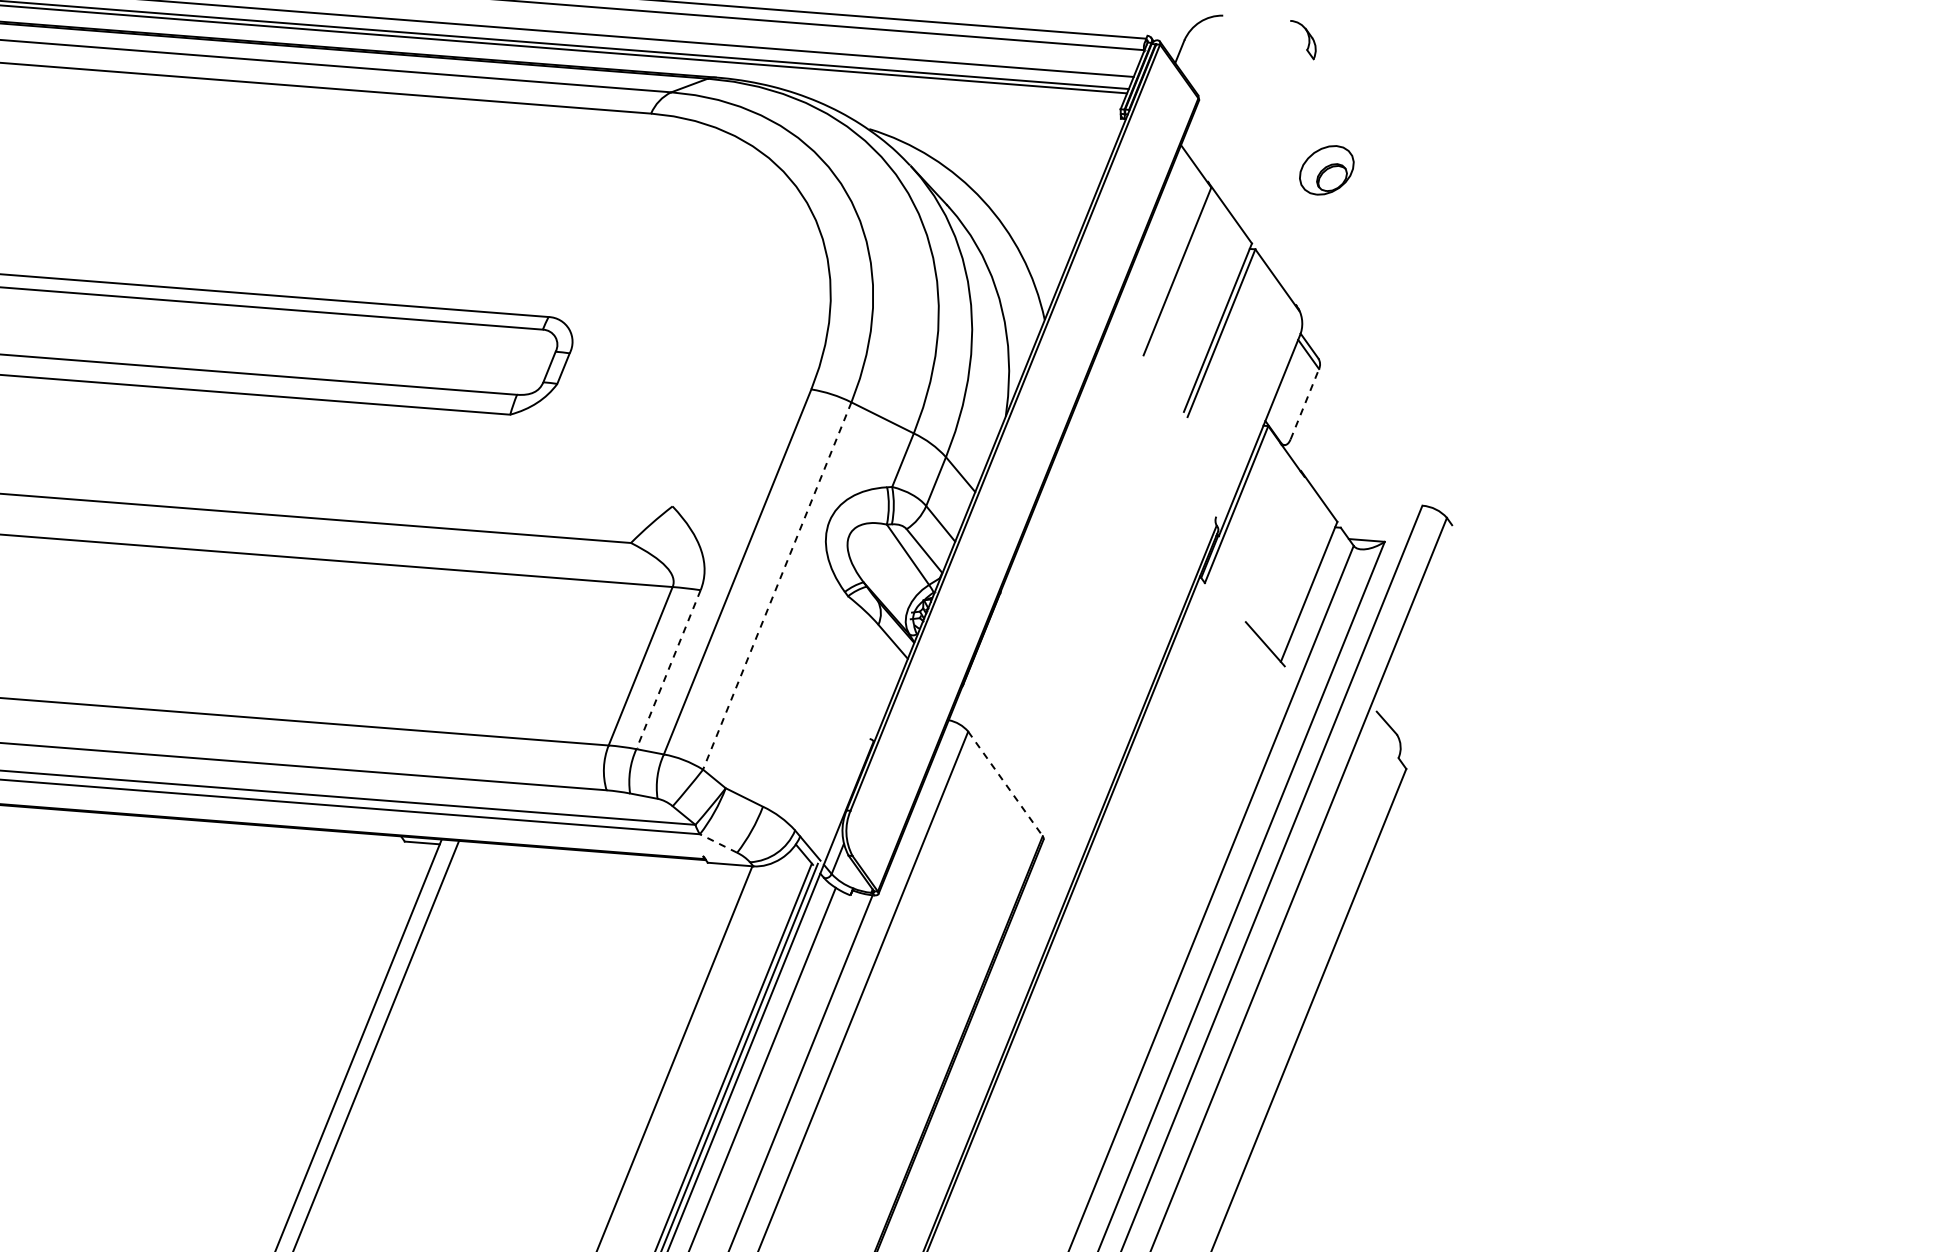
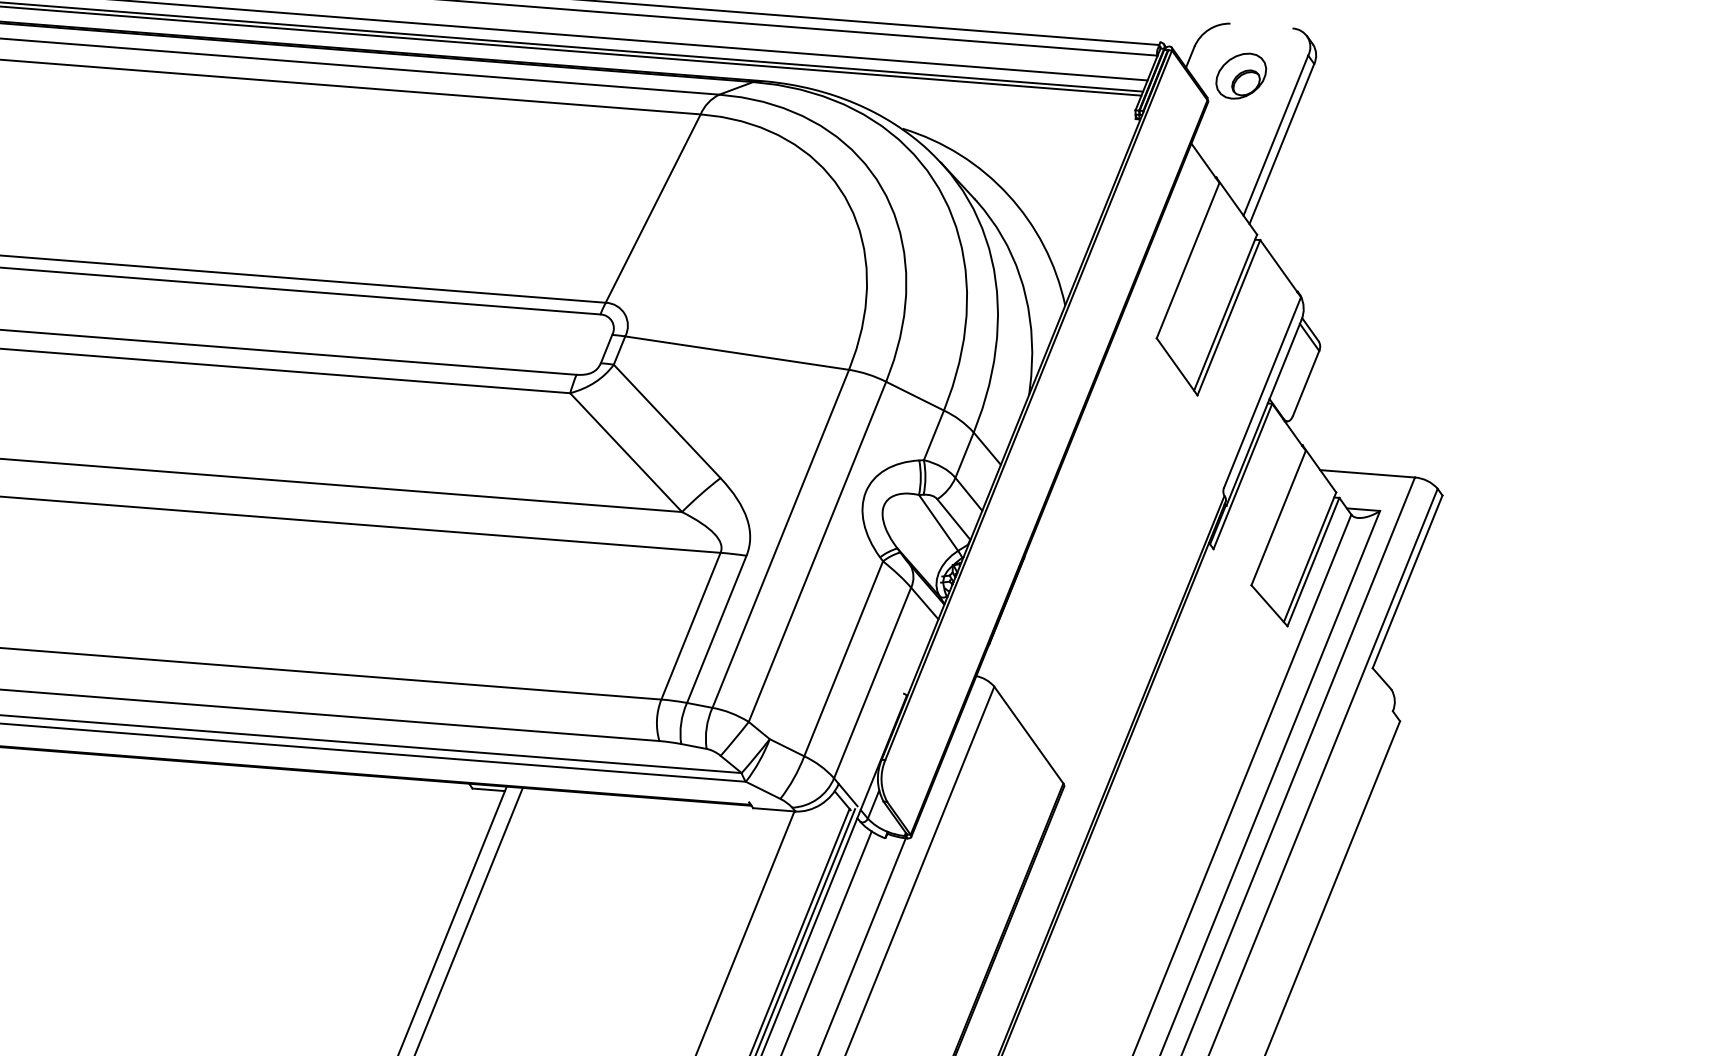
line: (1272, 136) -> (1276, 135), added
line: (1278, 145) -> (1281, 143), added
part: (1326, 170) -> (1240, 76), moved
line: (599, 215) -> (652, 208), added
line: (690, 371) -> (737, 353), added
line: (1165, 386) -> (1177, 367), added
line: (1304, 404) -> (1305, 383), dashed -> solid
line: (1257, 413) -> (1262, 392), added
line: (614, 444) -> (666, 420), added
line: (570, 478) -> (626, 452), added
line: (1371, 501) -> (1367, 473), added
line: (1274, 549) -> (1277, 518), added
line: (777, 586) -> (817, 552), dashed -> solid
line: (1312, 596) -> (1313, 561), added
line: (1414, 618) -> (1407, 581), added
line: (668, 669) -> (716, 629), dashed -> solid
line: (805, 701) -> (843, 658), added
line: (836, 727) -> (872, 682), added
line: (1005, 784) -> (1028, 735), dashed -> solid
line: (718, 843) -> (763, 790), dashed -> solid

